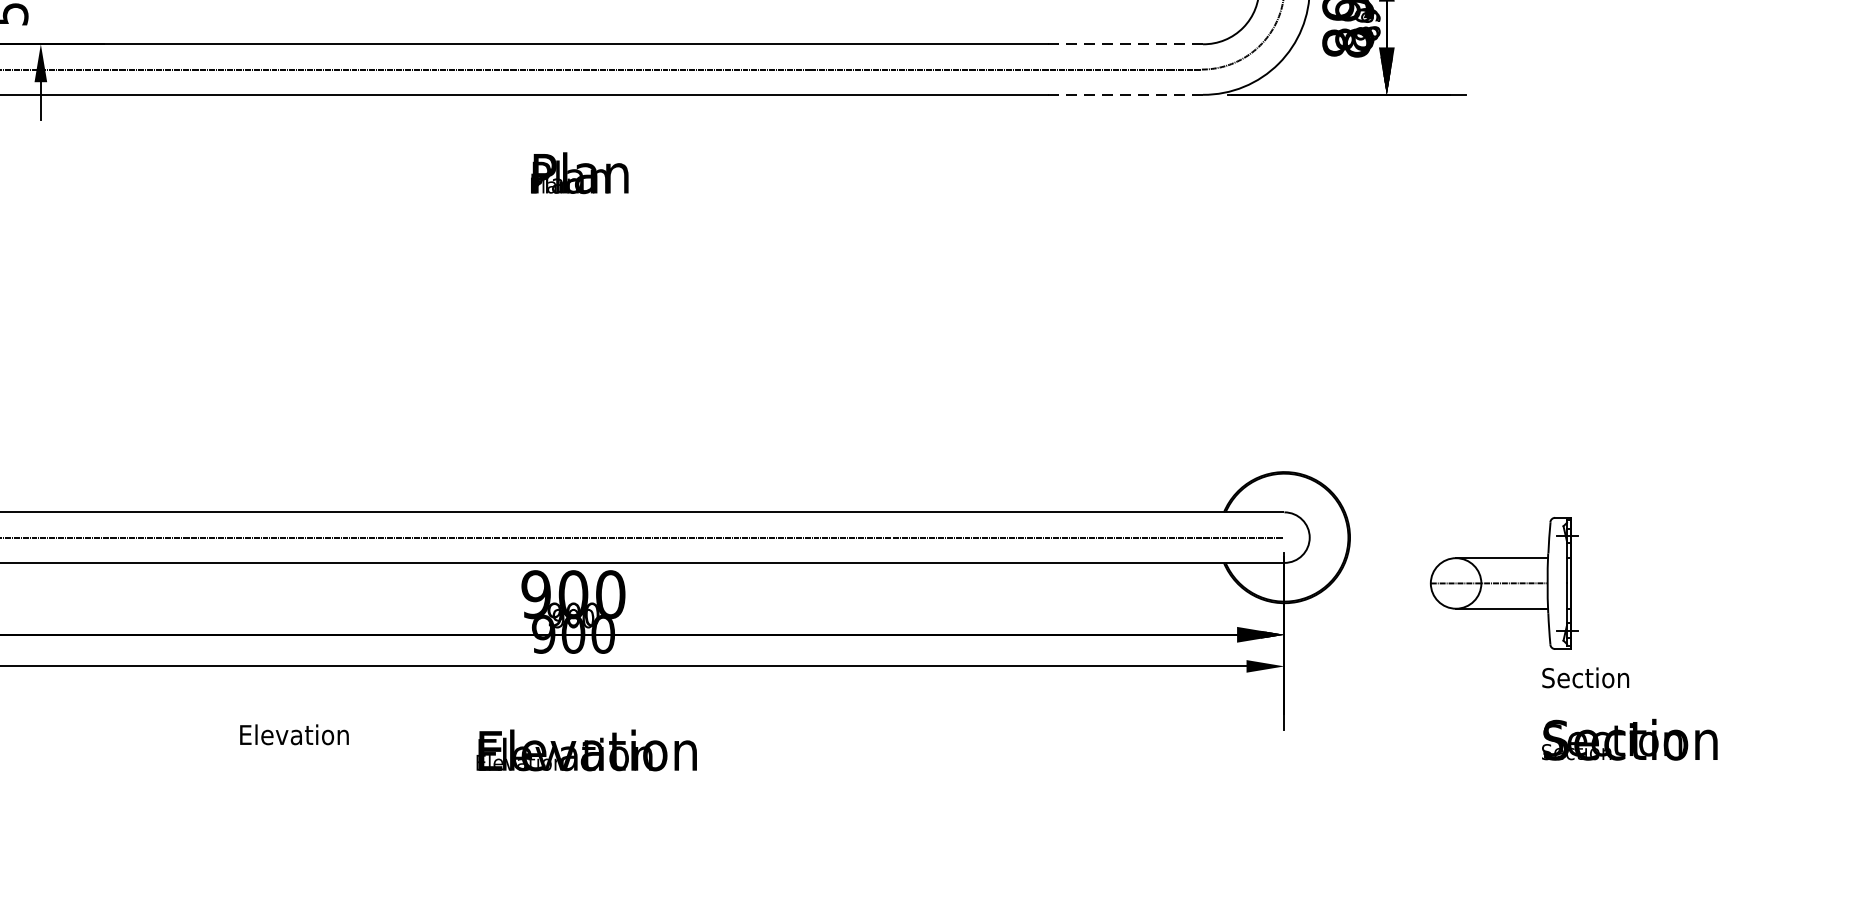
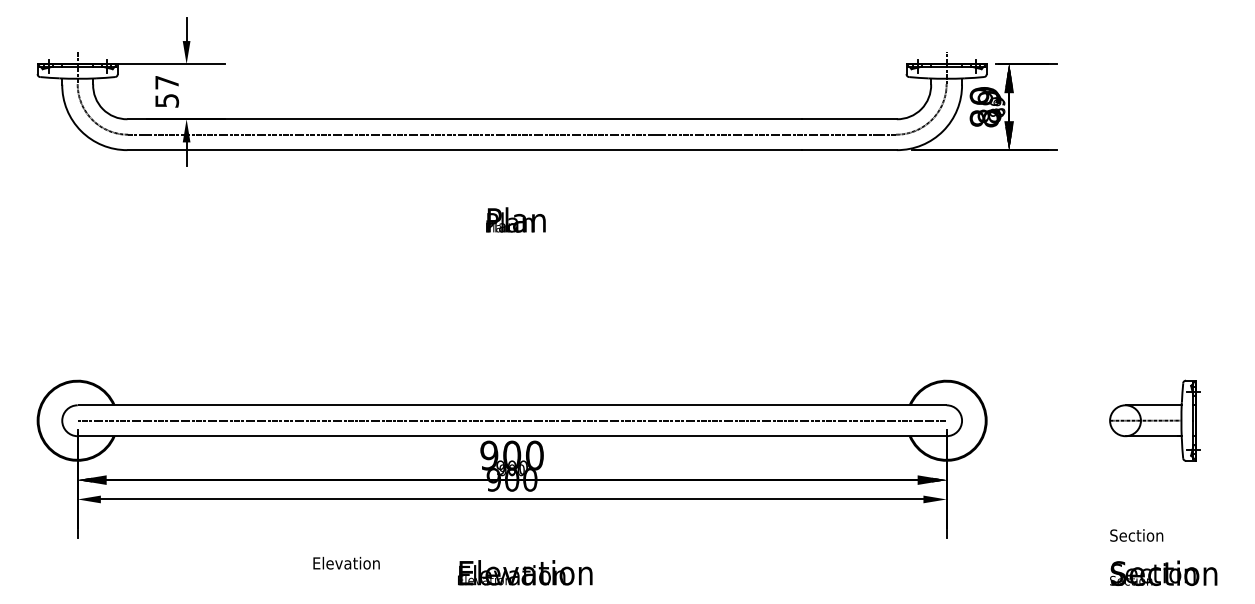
line: (1125, 44) -> (849, 119), dashed -> solid
line: (1123, 95) -> (848, 150), dashed -> solid
text: (579, 172) -> (515, 219), moved
part: (1503, 583) -> (1154, 420), moved
text: (1629, 713) -> (1163, 557), moved
text: (467, 746) -> (452, 570), moved

